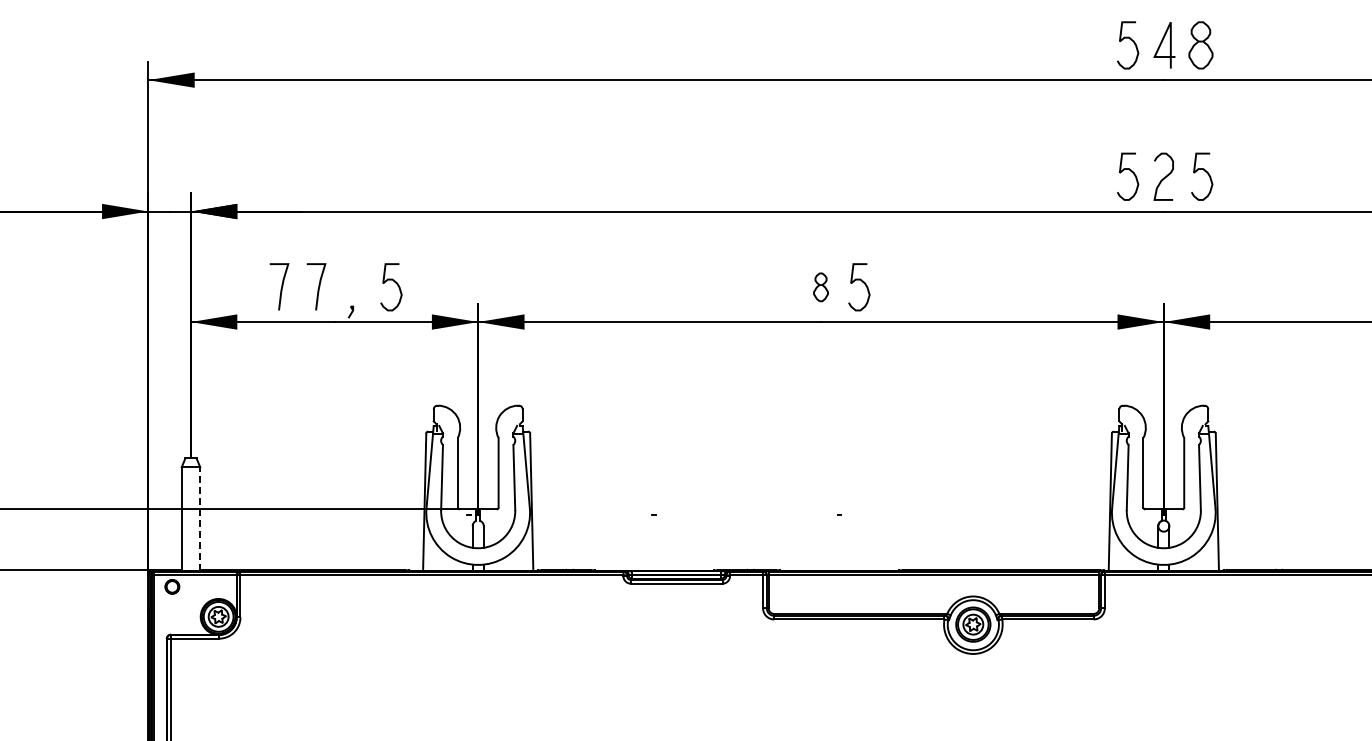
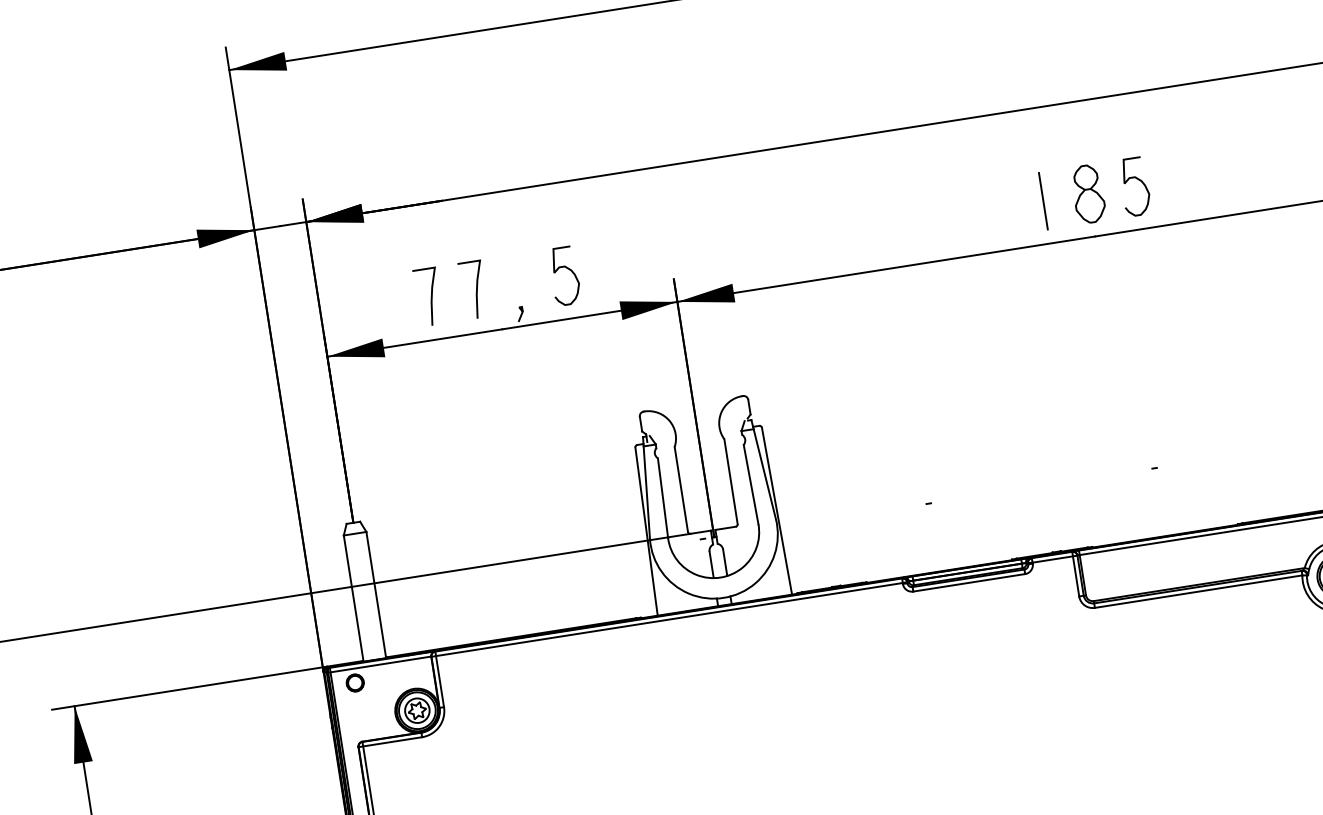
line: (783, 287) -> (1042, 201), added
part: (820, 287) -> (1087, 194), size x1.67
line: (200, 519) -> (376, 595), dashed -> solid

